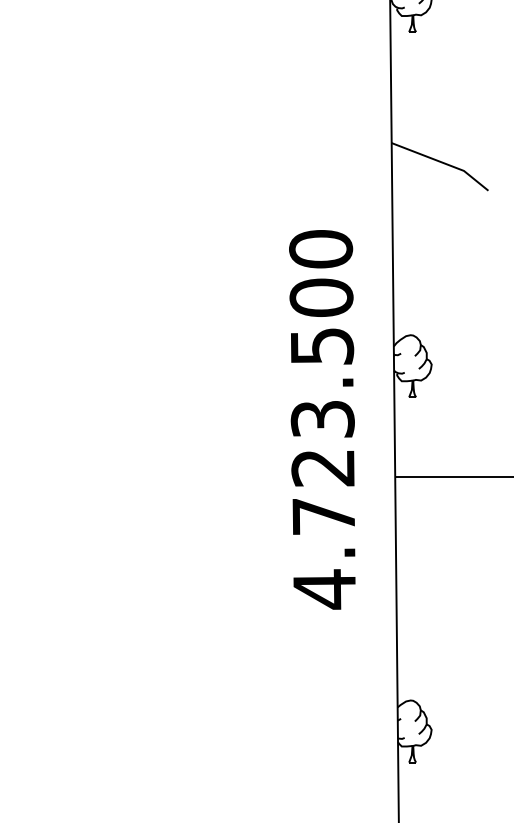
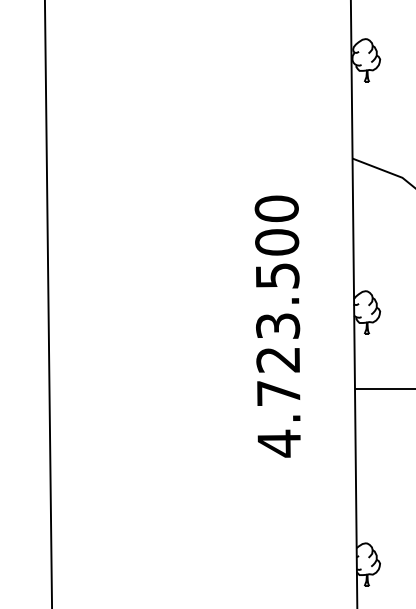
text: (322, 419) -> (277, 326), moved

